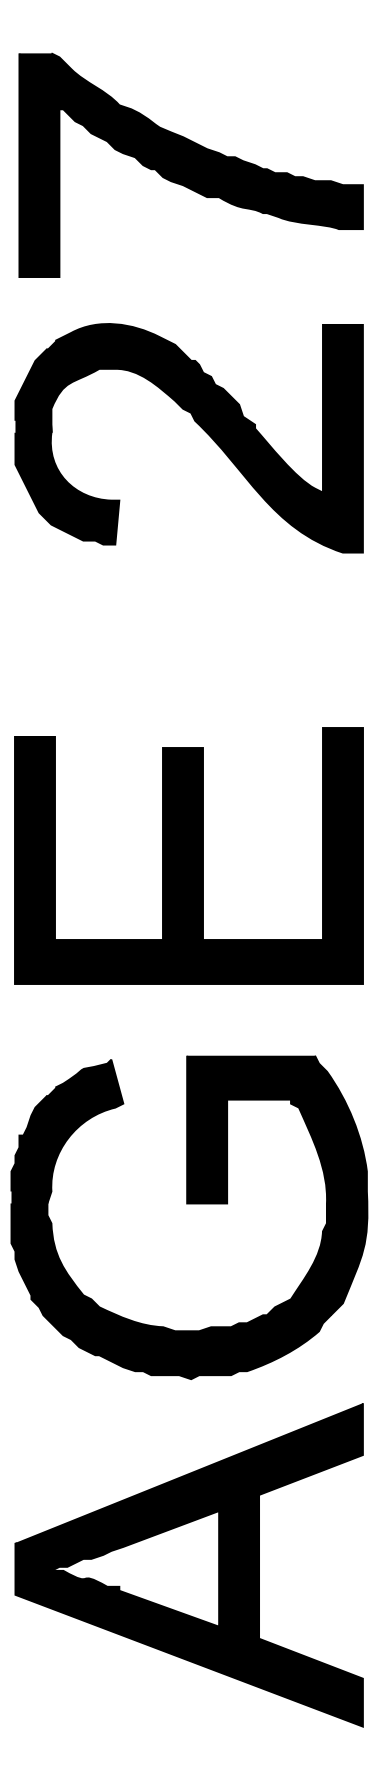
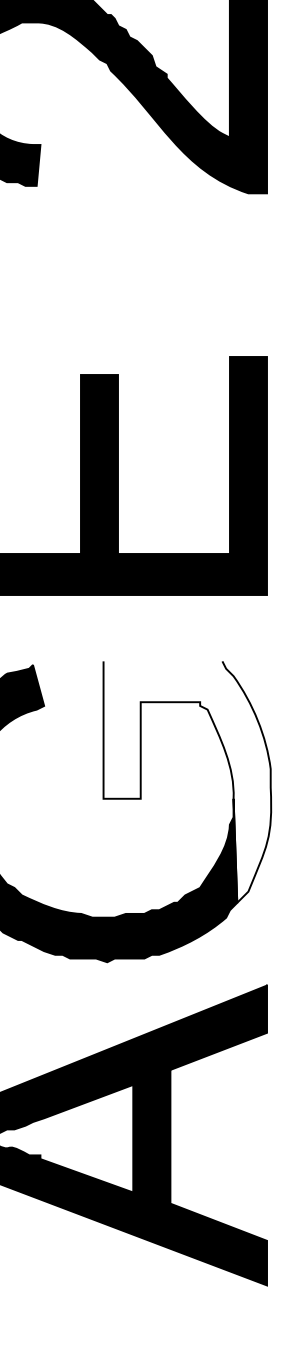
fill: (277, 1185) -> (187, 782), removed

